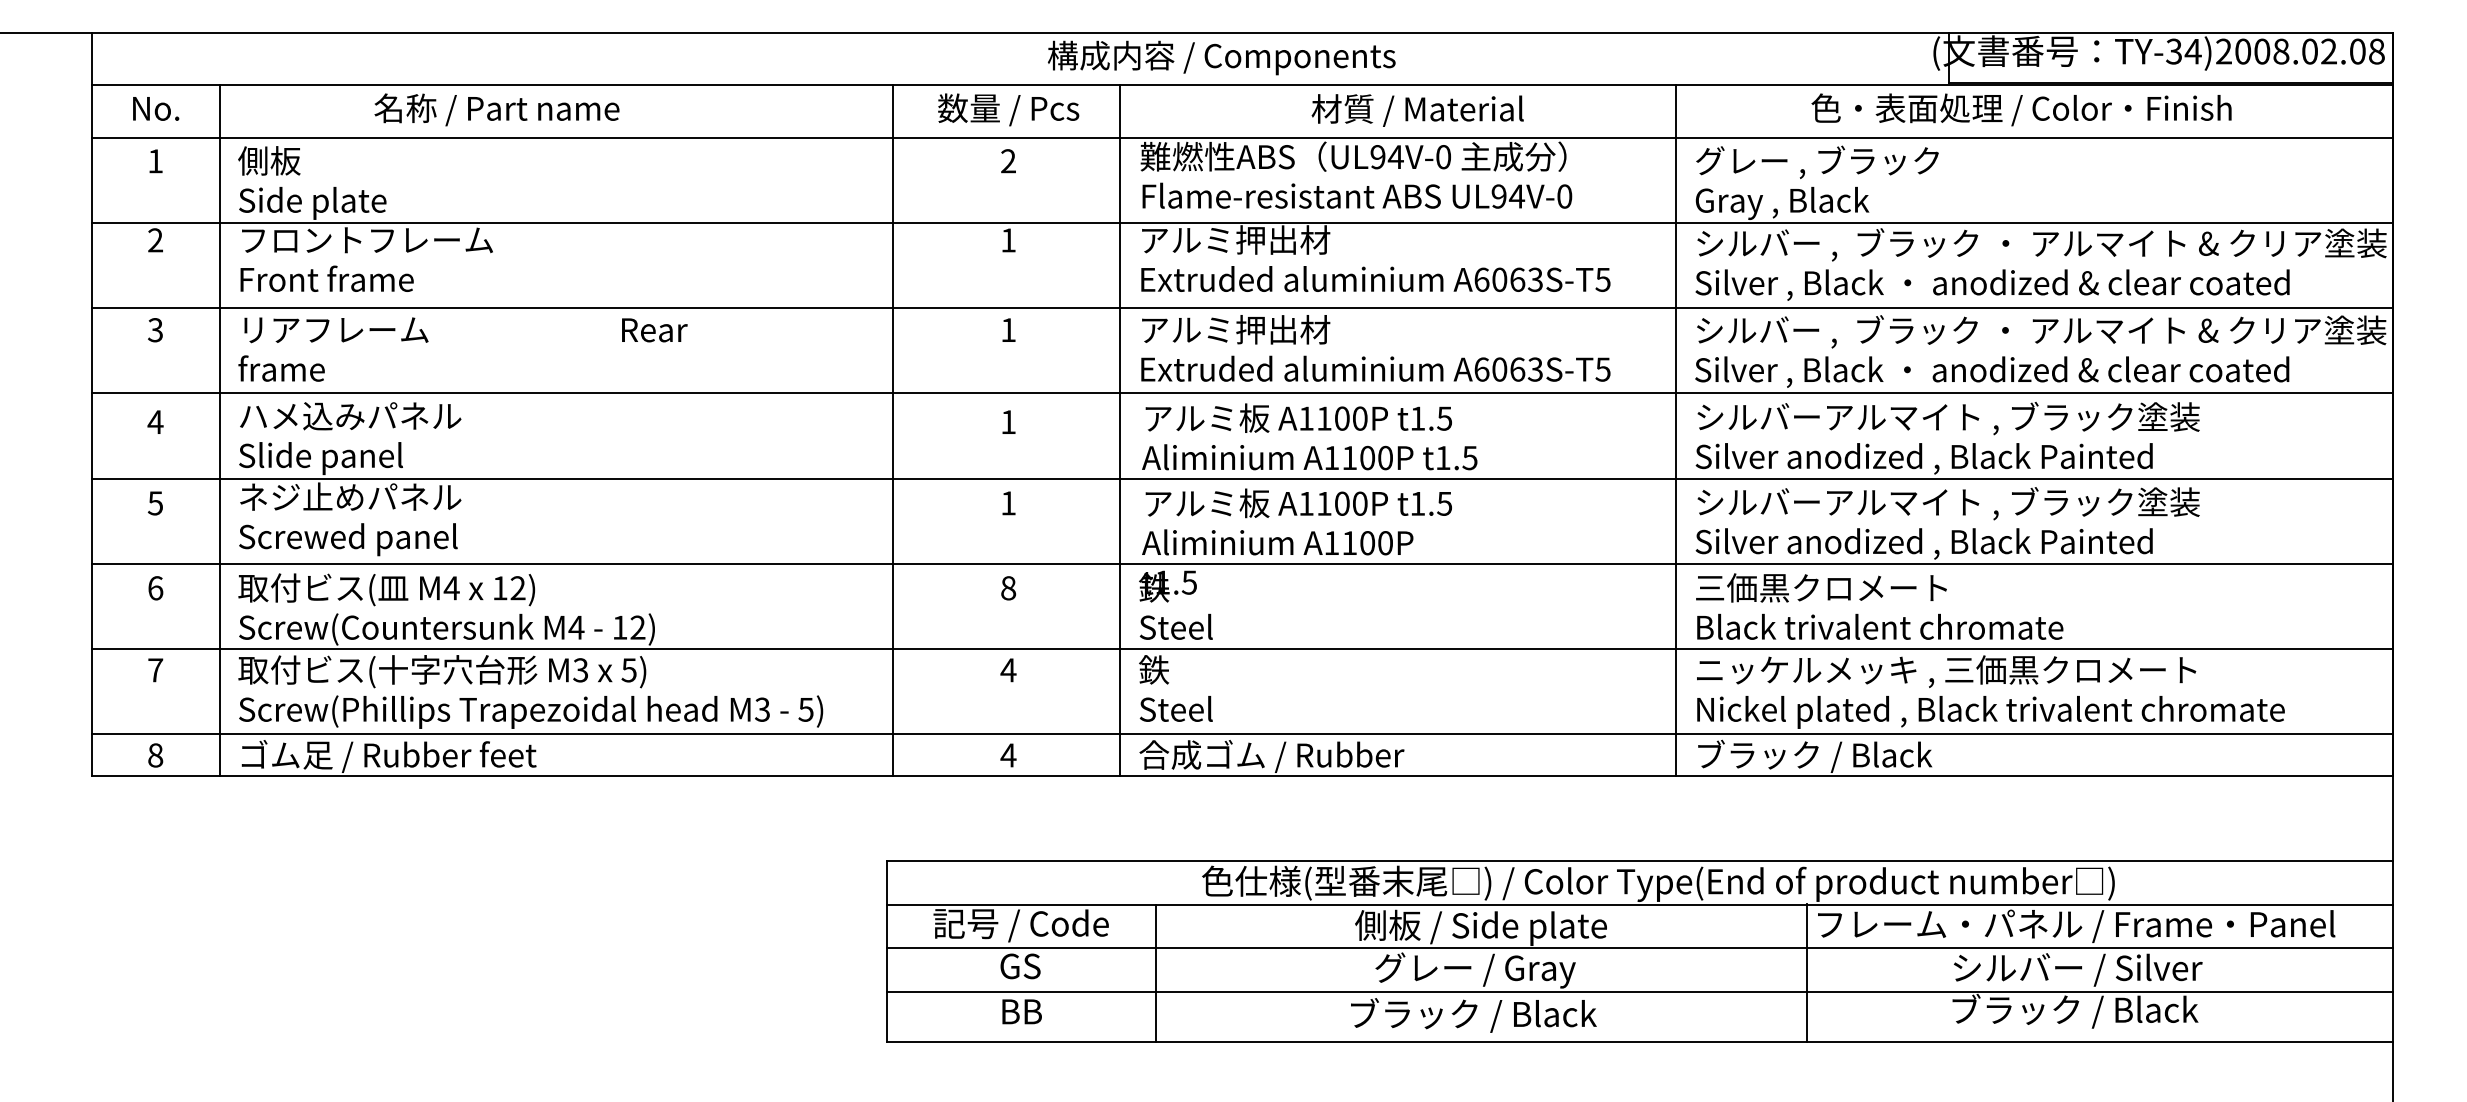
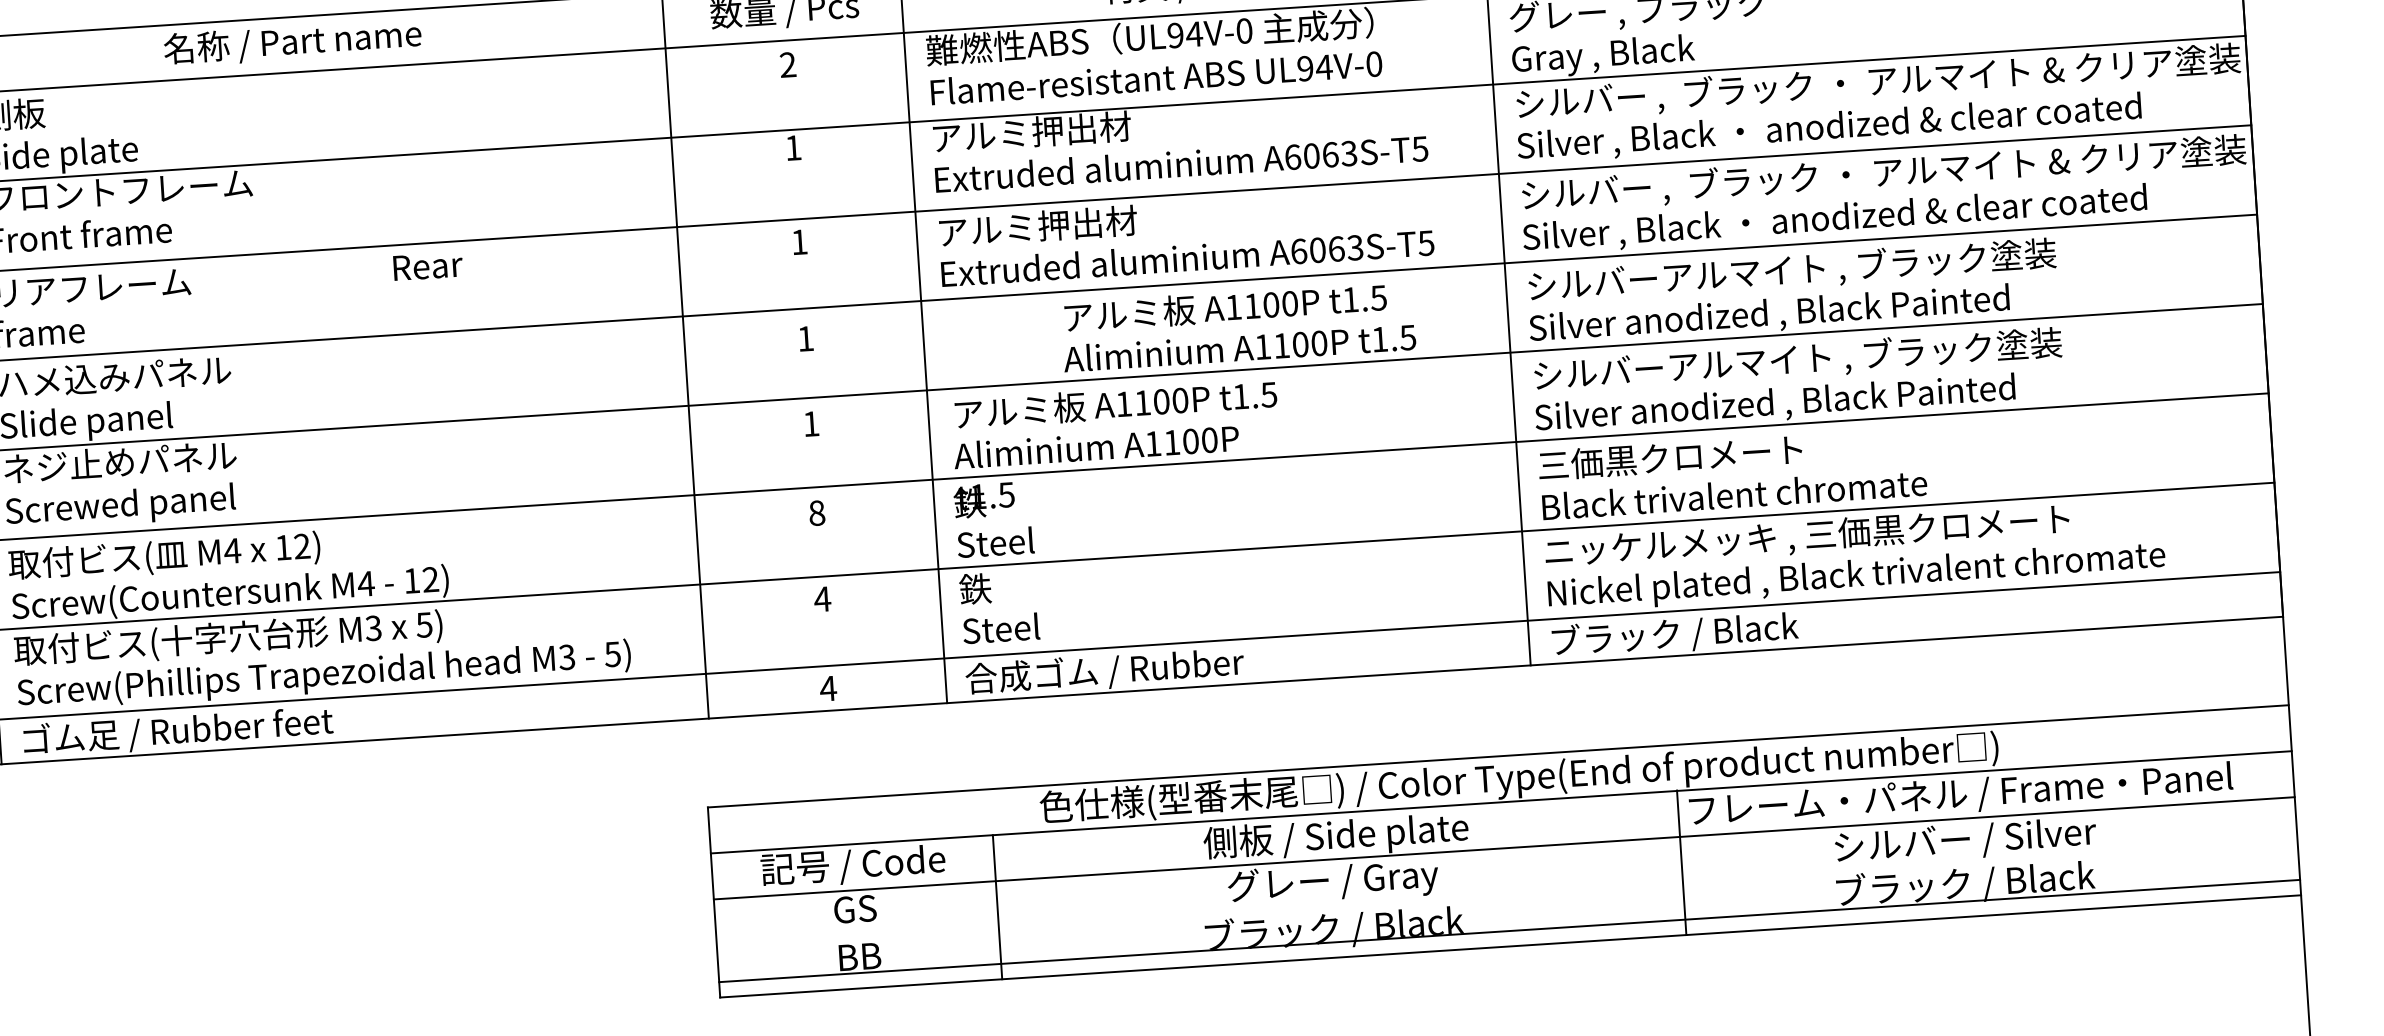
text: (496, 109) -> (292, 42), moved
text: (1309, 436) -> (1238, 325), moved
line: (1639, 992) -> (1509, 931), moved

